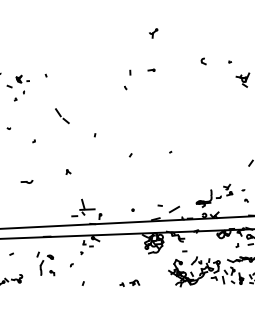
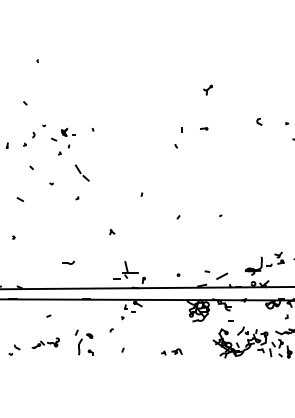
part: (61, 115) -> (81, 172), moved
part: (27, 181) -> (68, 262), moved
part: (45, 263) -> (84, 342), moved

